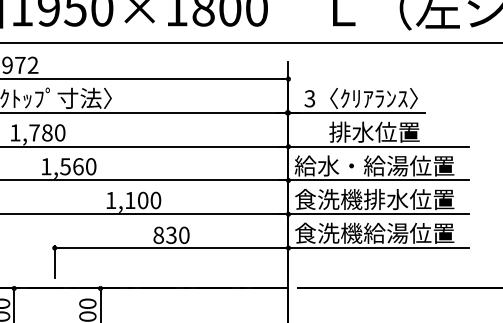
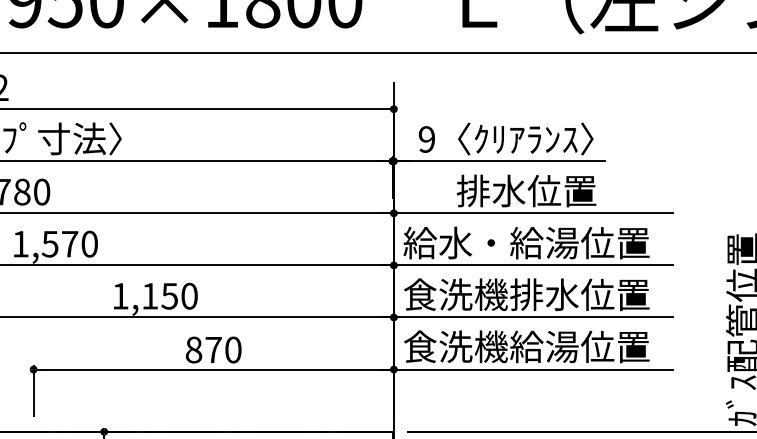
text: (309, 98) -> (426, 139), 3 -> 9
text: (78, 166) -> (70, 243), 1,560 -> 1,570
text: (142, 200) -> (168, 296), 1,100 -> 1,150
text: (171, 235) -> (213, 350), 830 -> 870

